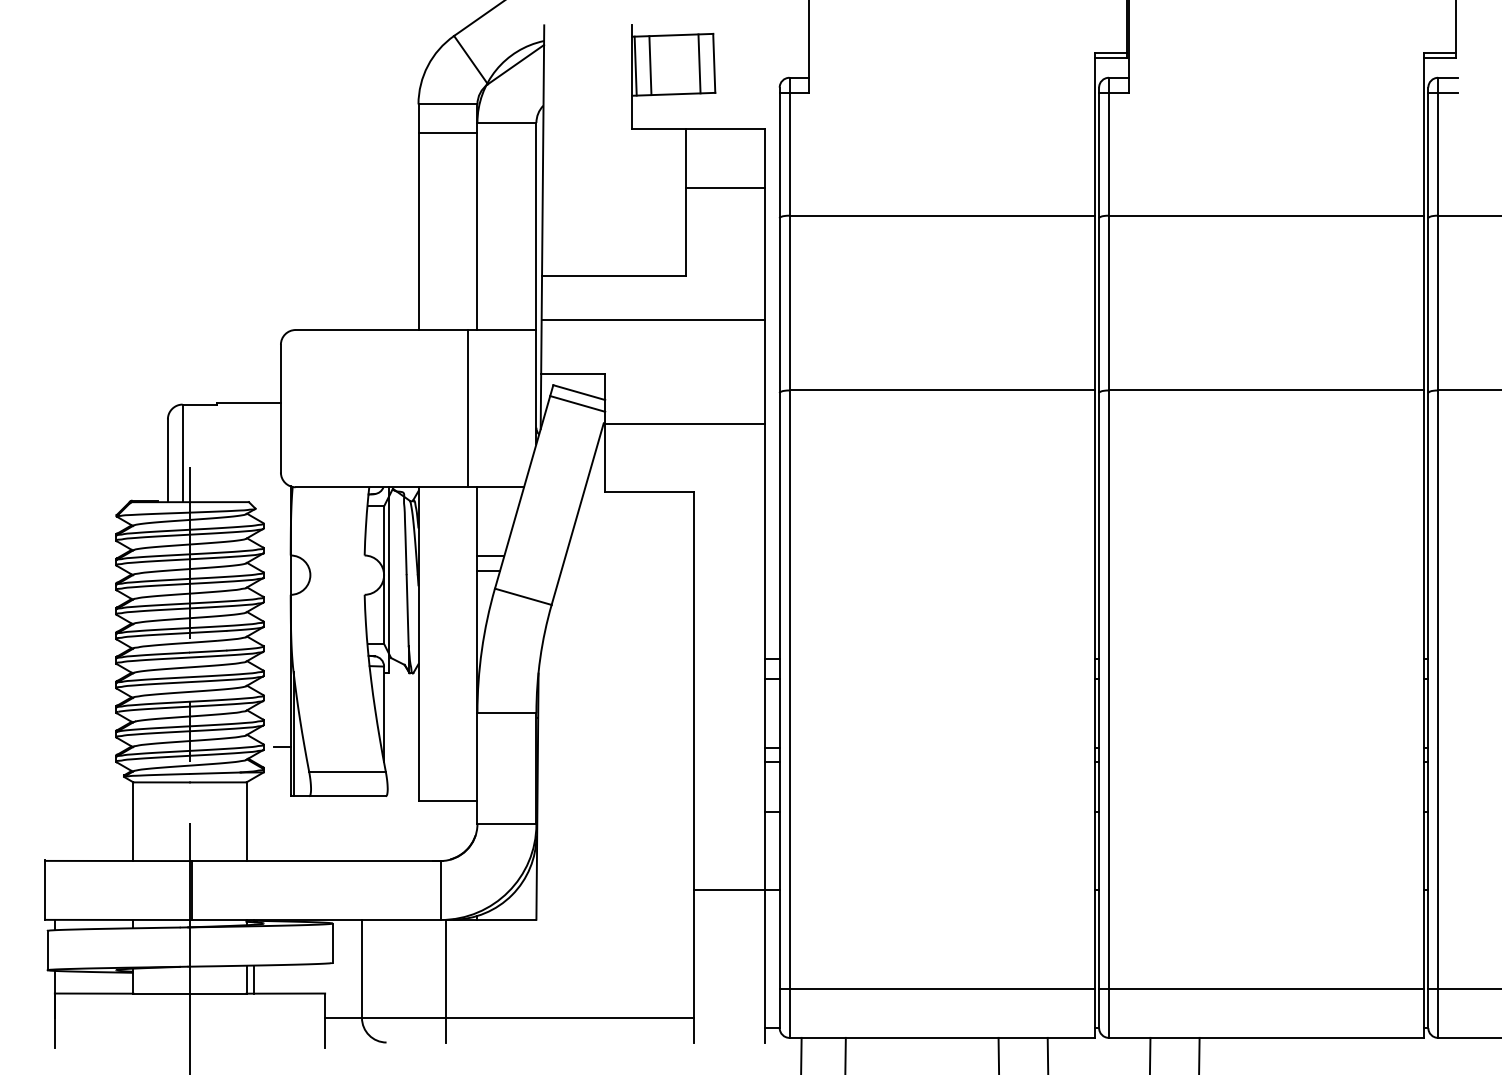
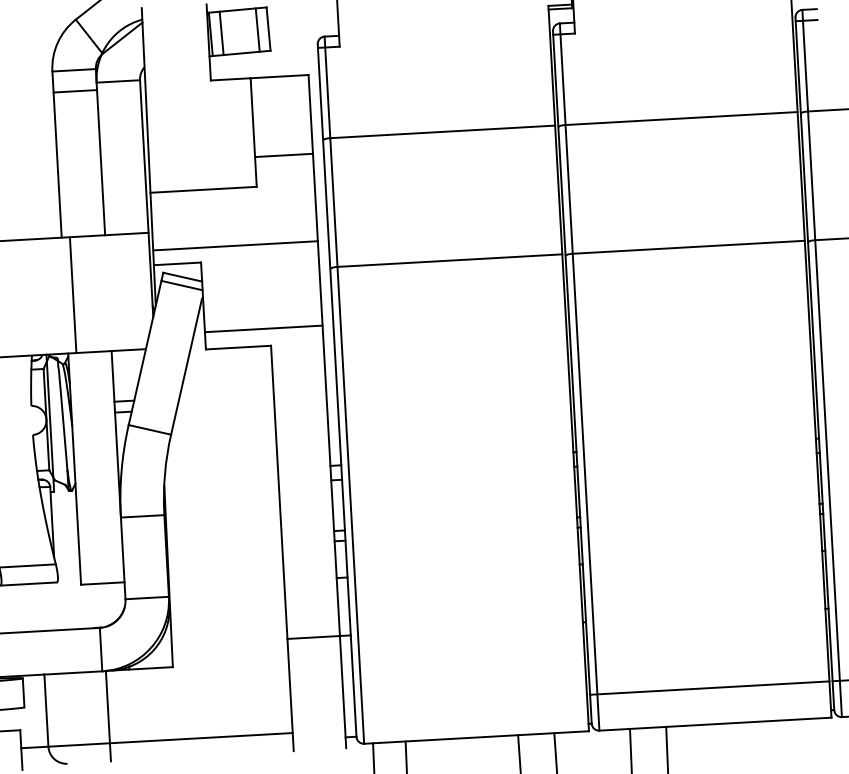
line: (725, 187) -> (283, 155), moved
line: (652, 320) -> (235, 246), moved
line: (467, 408) -> (73, 295), moved
line: (684, 423) -> (263, 328), moved
line: (936, 988) -> (470, 701), removed

